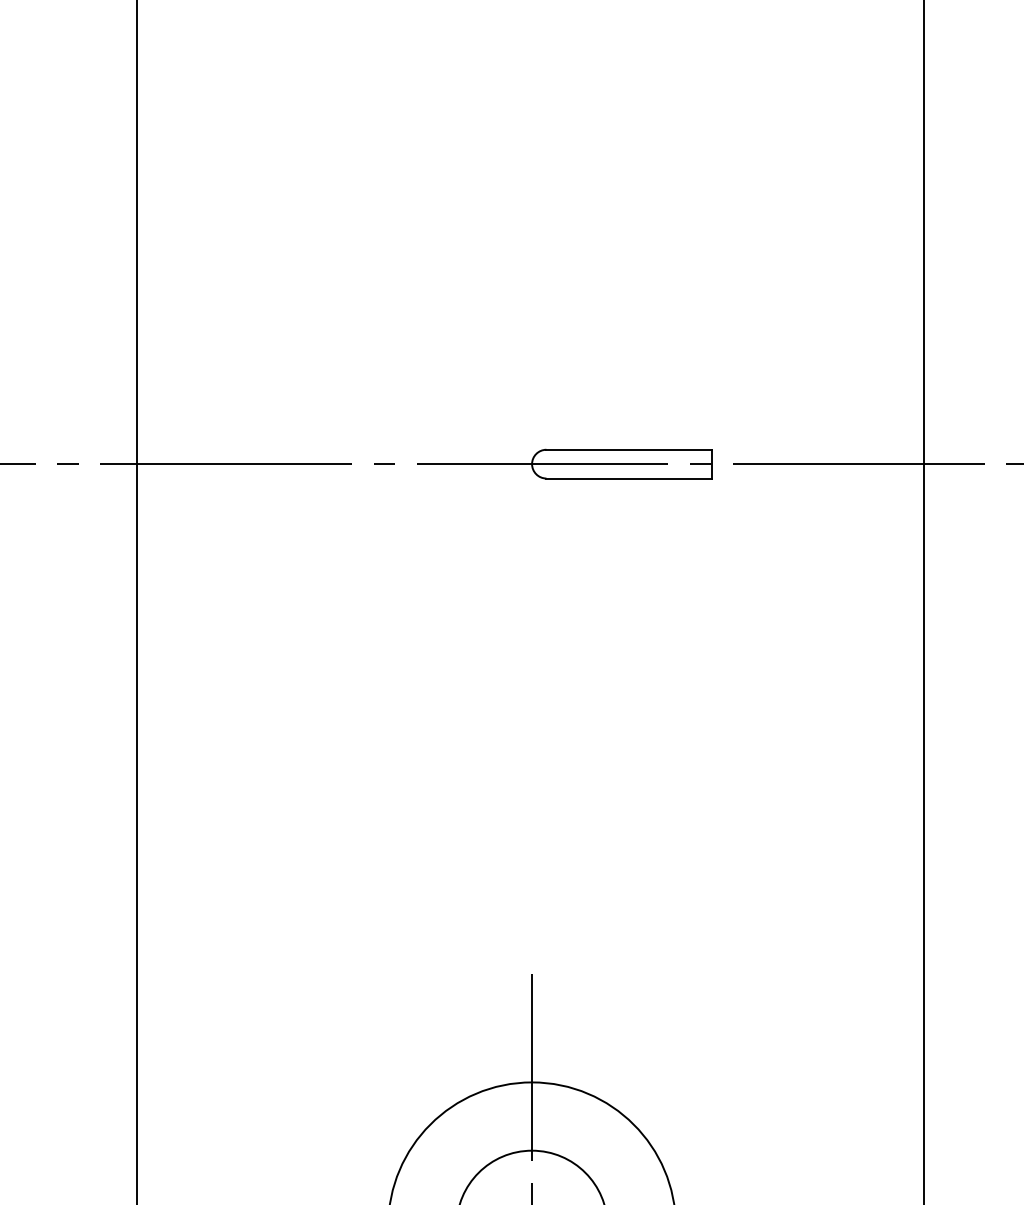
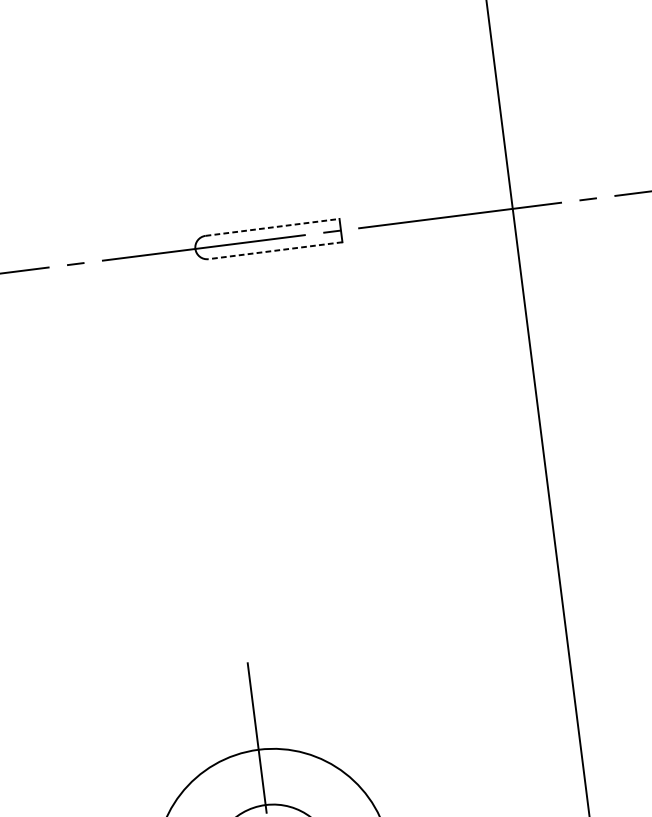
line: (629, 449) -> (272, 227), solid -> dashed
line: (629, 478) -> (275, 250), solid -> dashed

